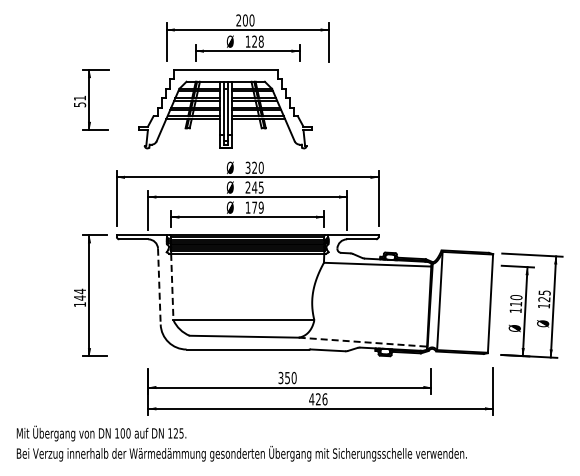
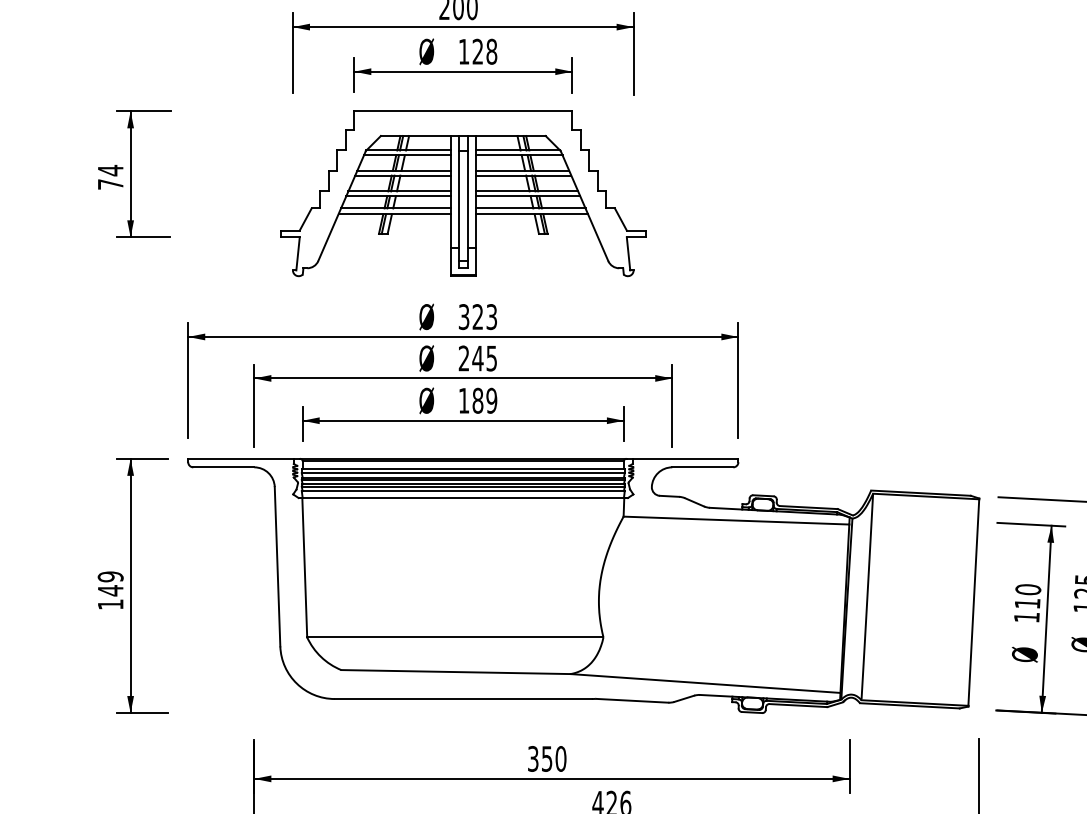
text: (80, 101) -> (111, 177), 51 -> 74
part: (225, 109) -> (462, 194), moved
text: (260, 167) -> (490, 316), 320 -> 323
text: (254, 207) -> (477, 400), 179 -> 189
line: (159, 286) -> (277, 566), dashed -> solid
line: (172, 287) -> (305, 568), dashed -> solid
text: (79, 291) -> (109, 576), 144 -> 149
line: (363, 342) -> (706, 684), dashed -> solid

